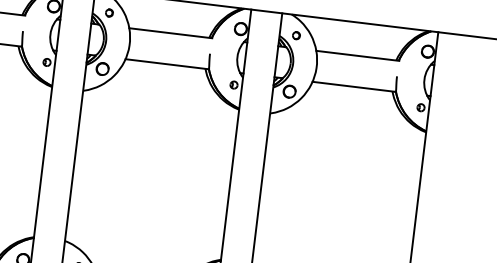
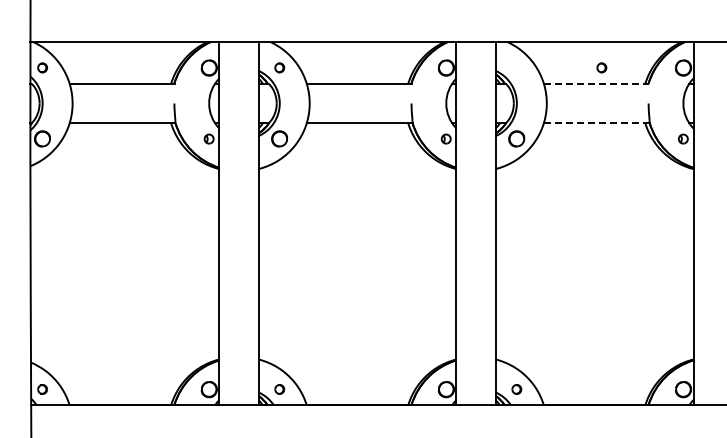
part: (296, 35) -> (601, 67), moved
line: (357, 55) -> (596, 83), solid -> dashed
line: (354, 87) -> (596, 123), solid -> dashed

